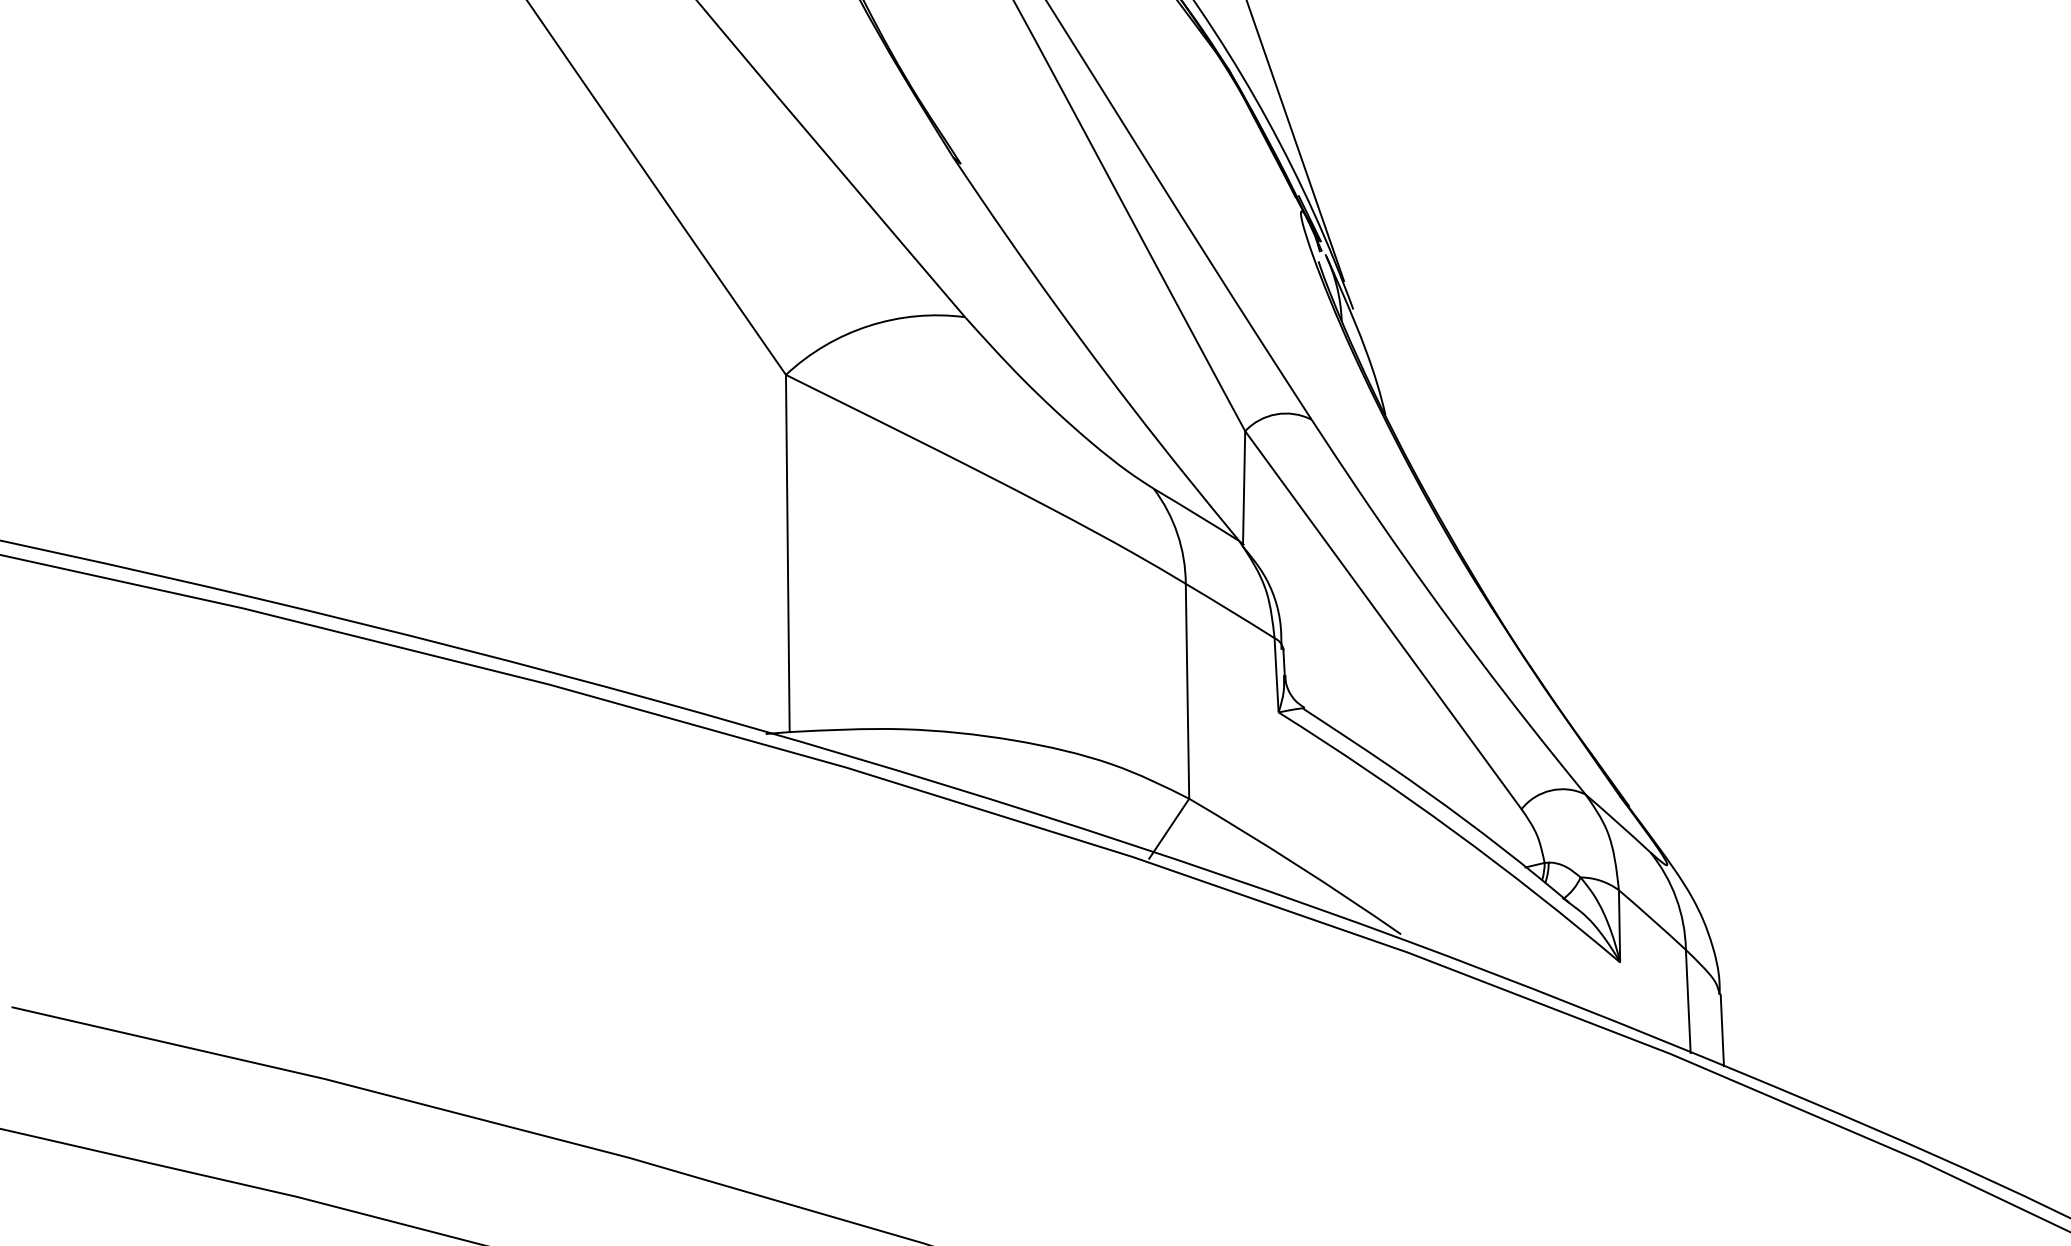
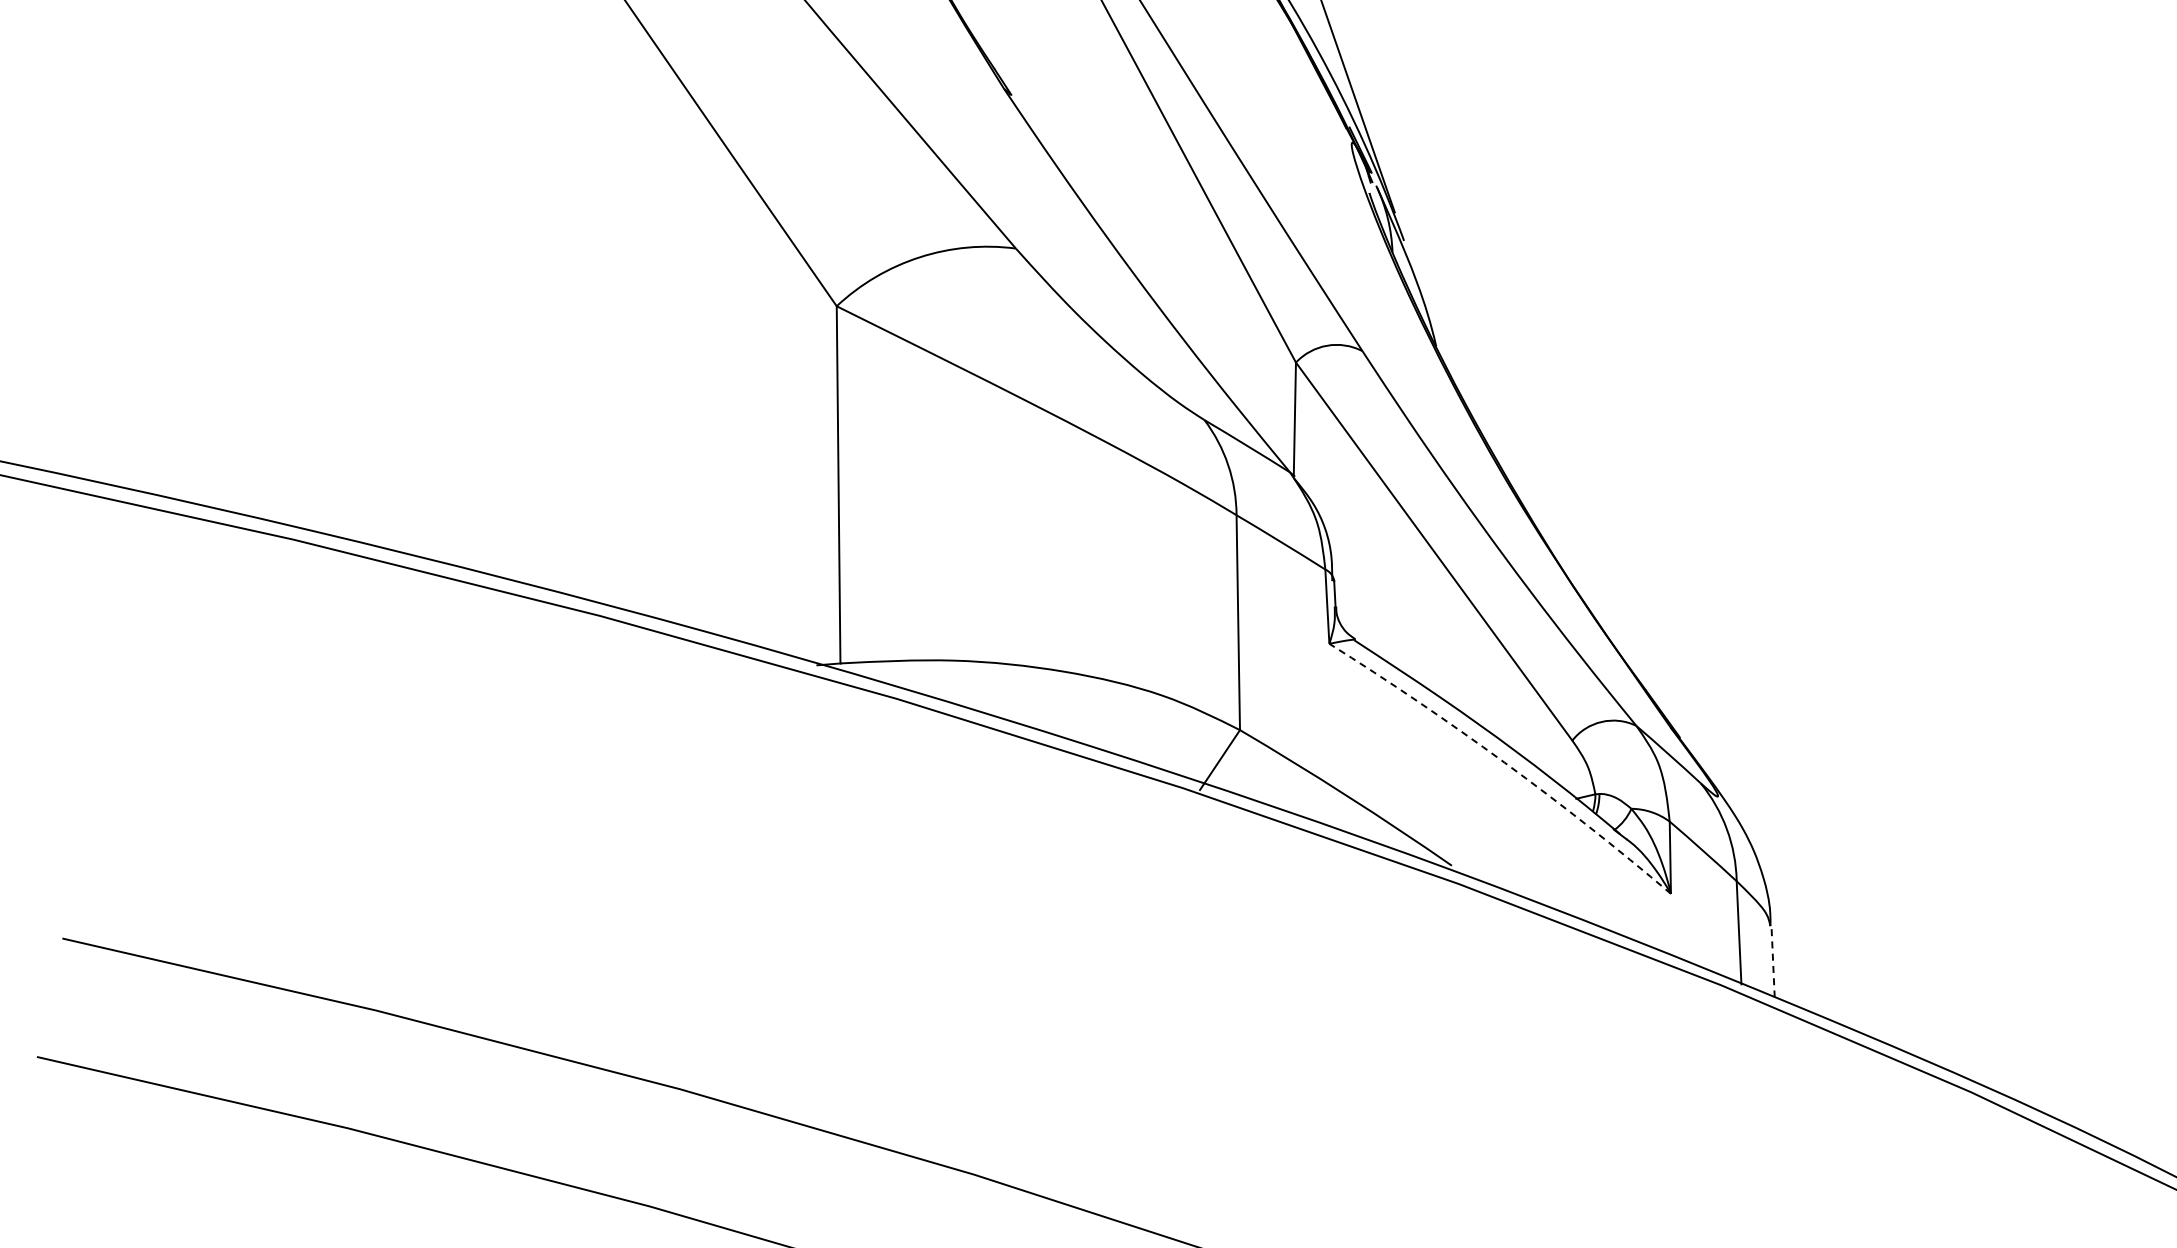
arc: (1453, 831) -> (1504, 762), solid -> dashed
line: (1722, 1030) -> (1773, 961), solid -> dashed

